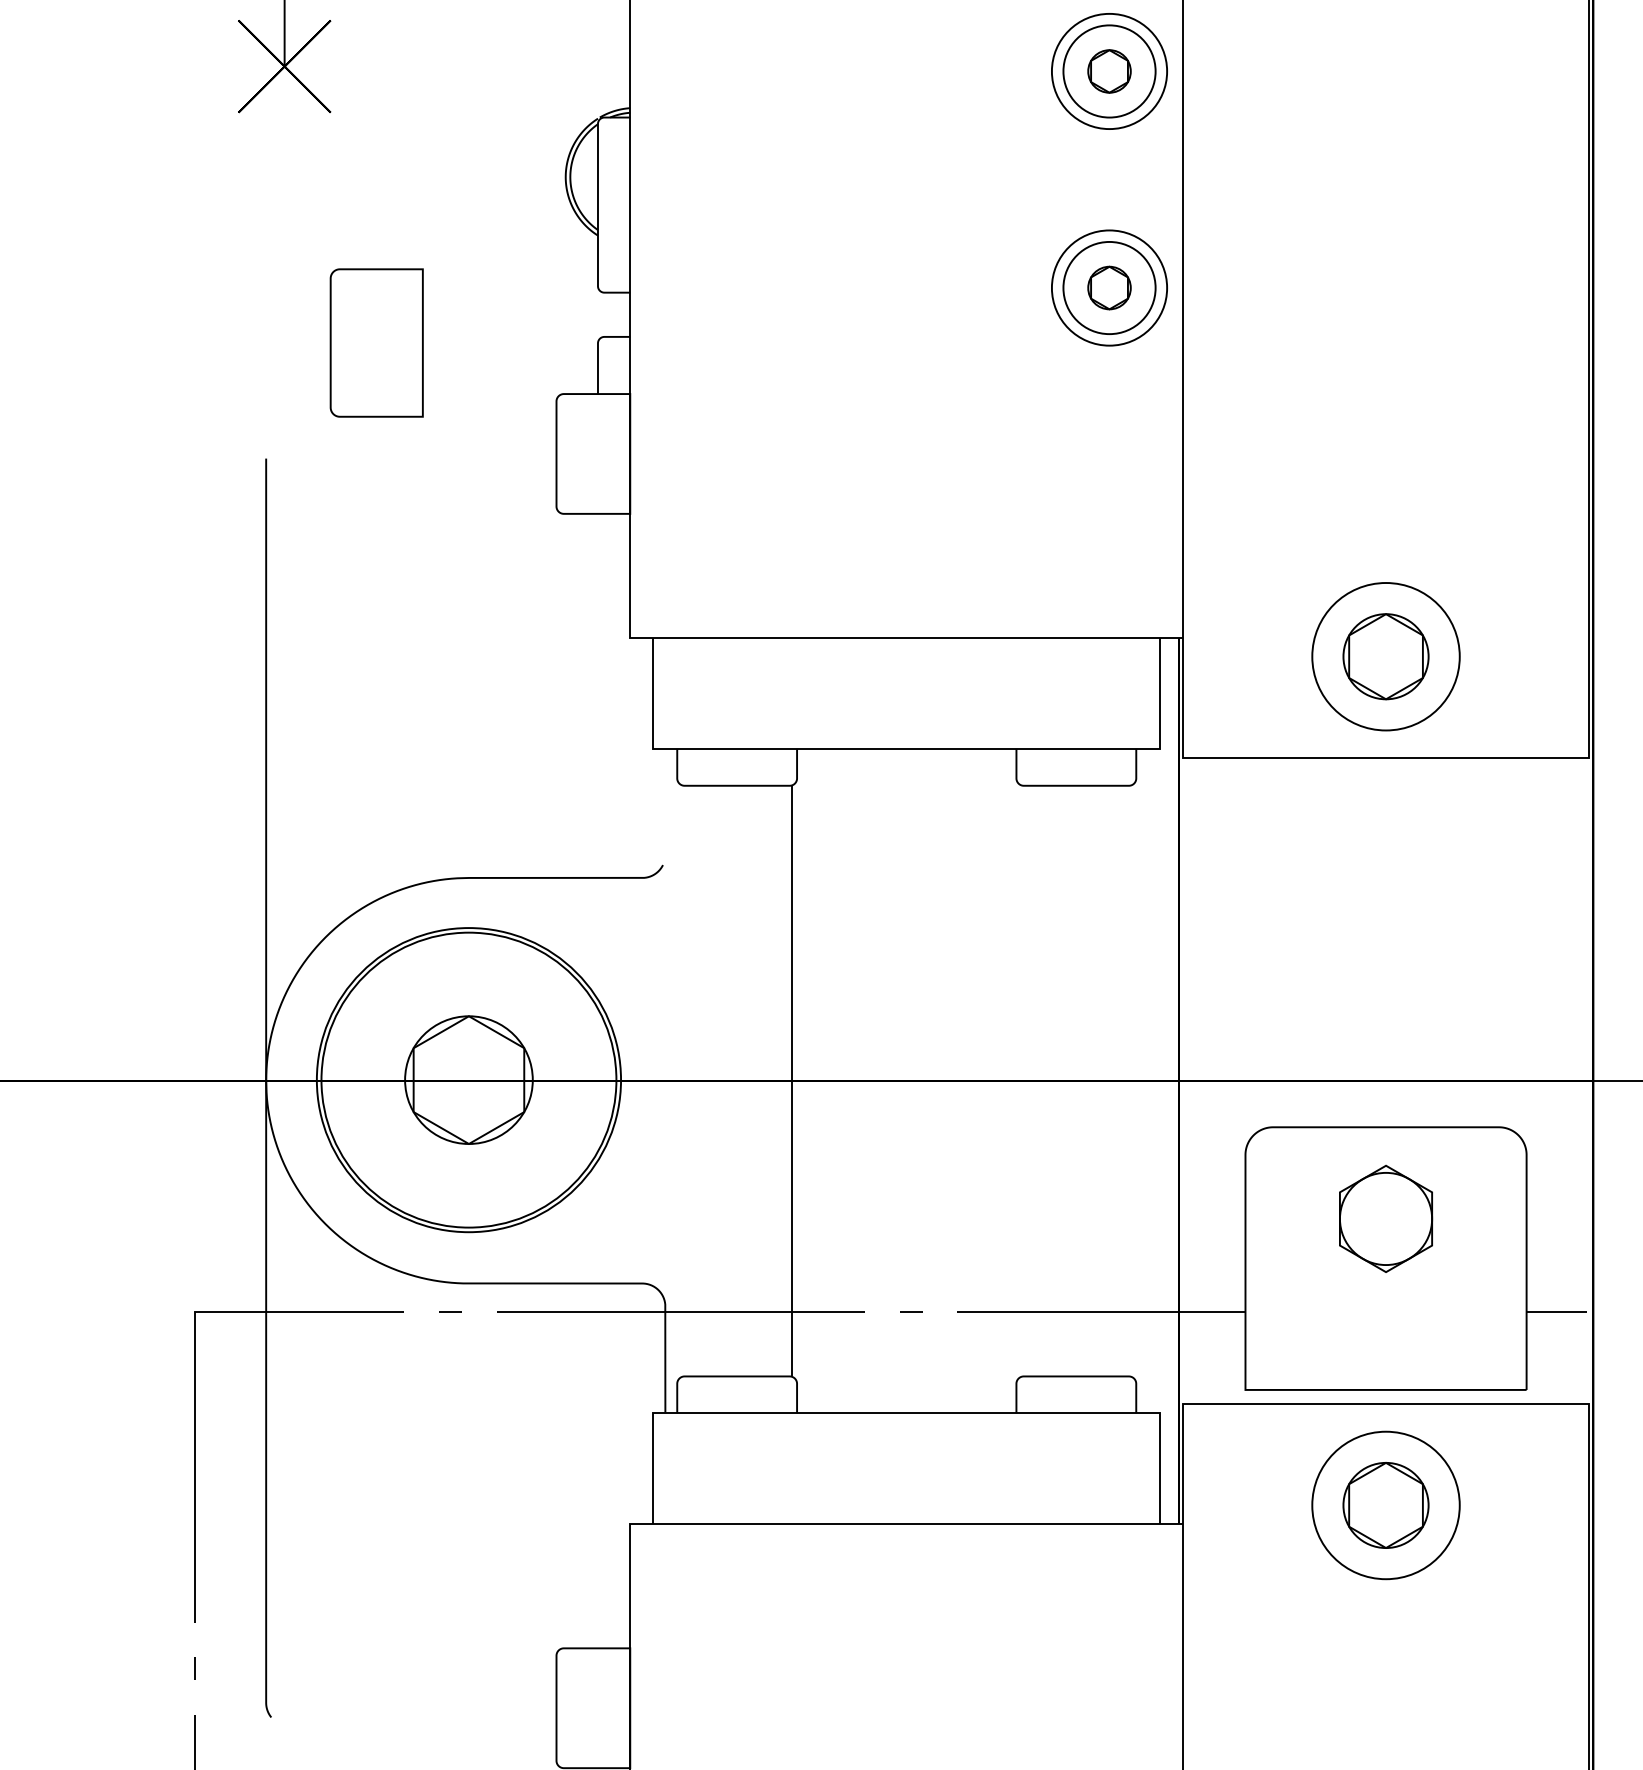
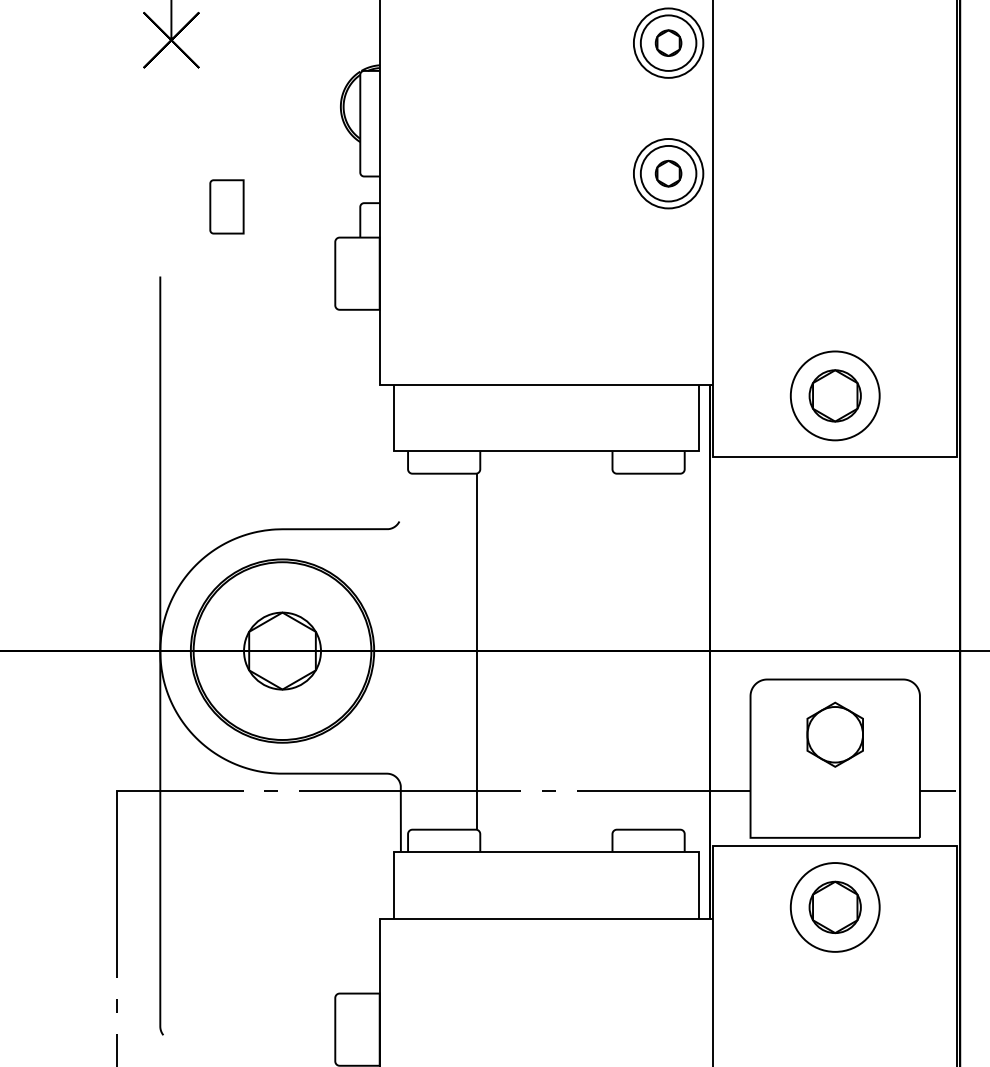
part: (376, 342) -> (226, 206), size x0.6

